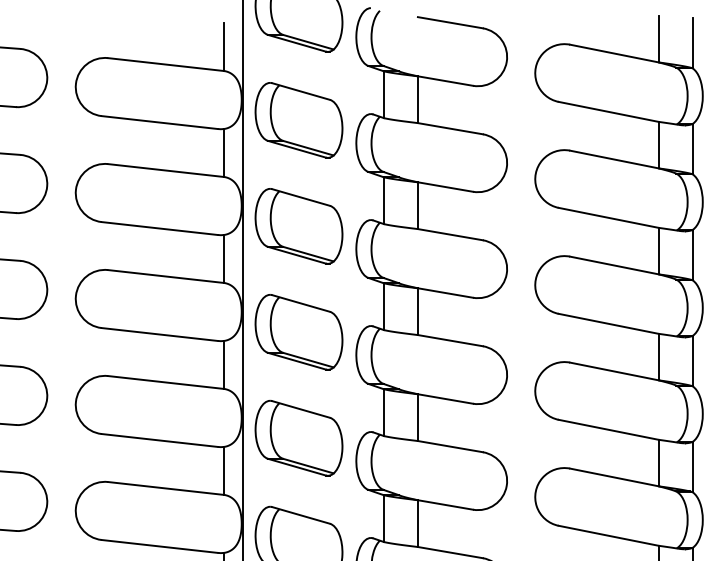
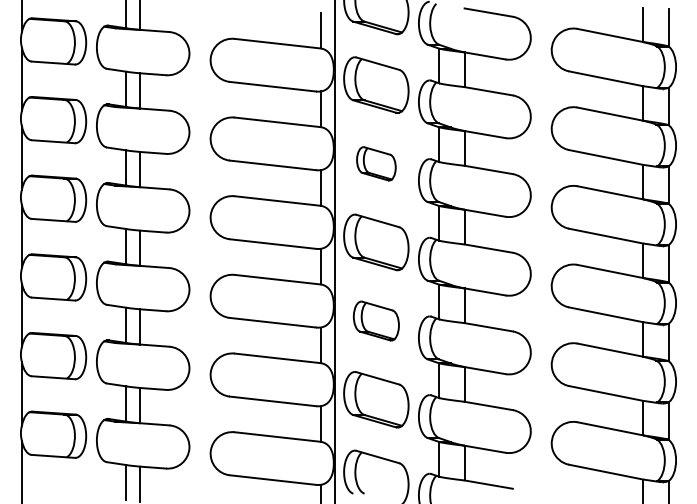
part: (299, 225) -> (376, 163), size x0.6
part: (299, 437) -> (376, 320), size x0.7

